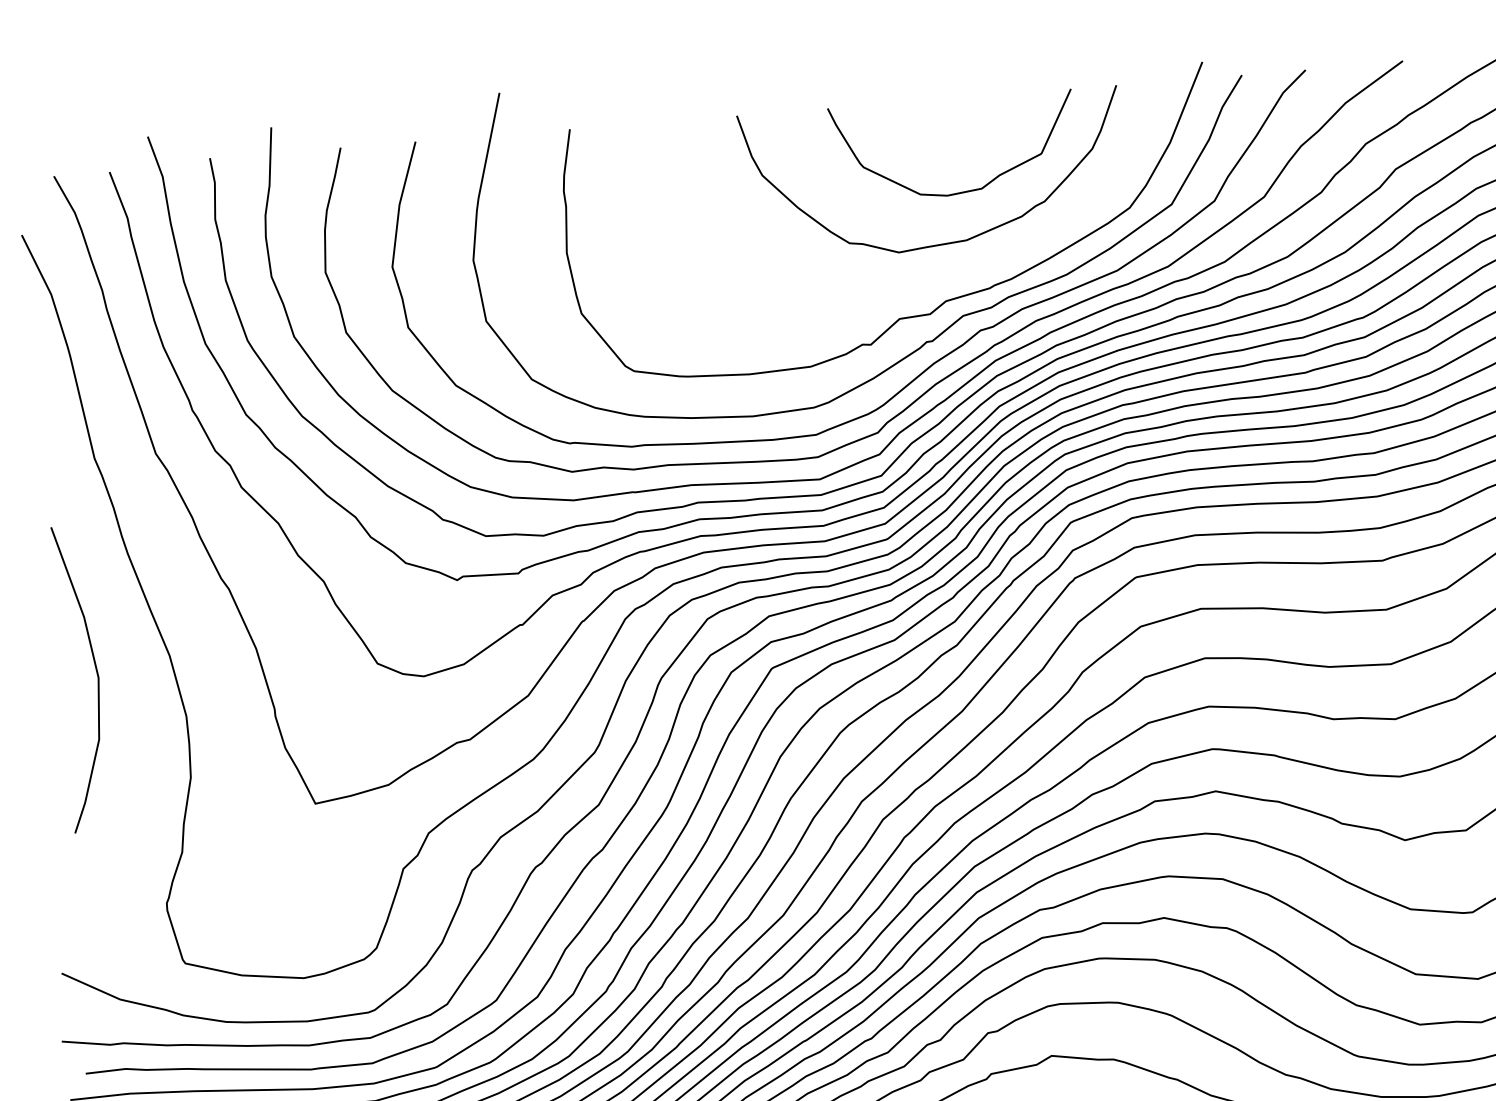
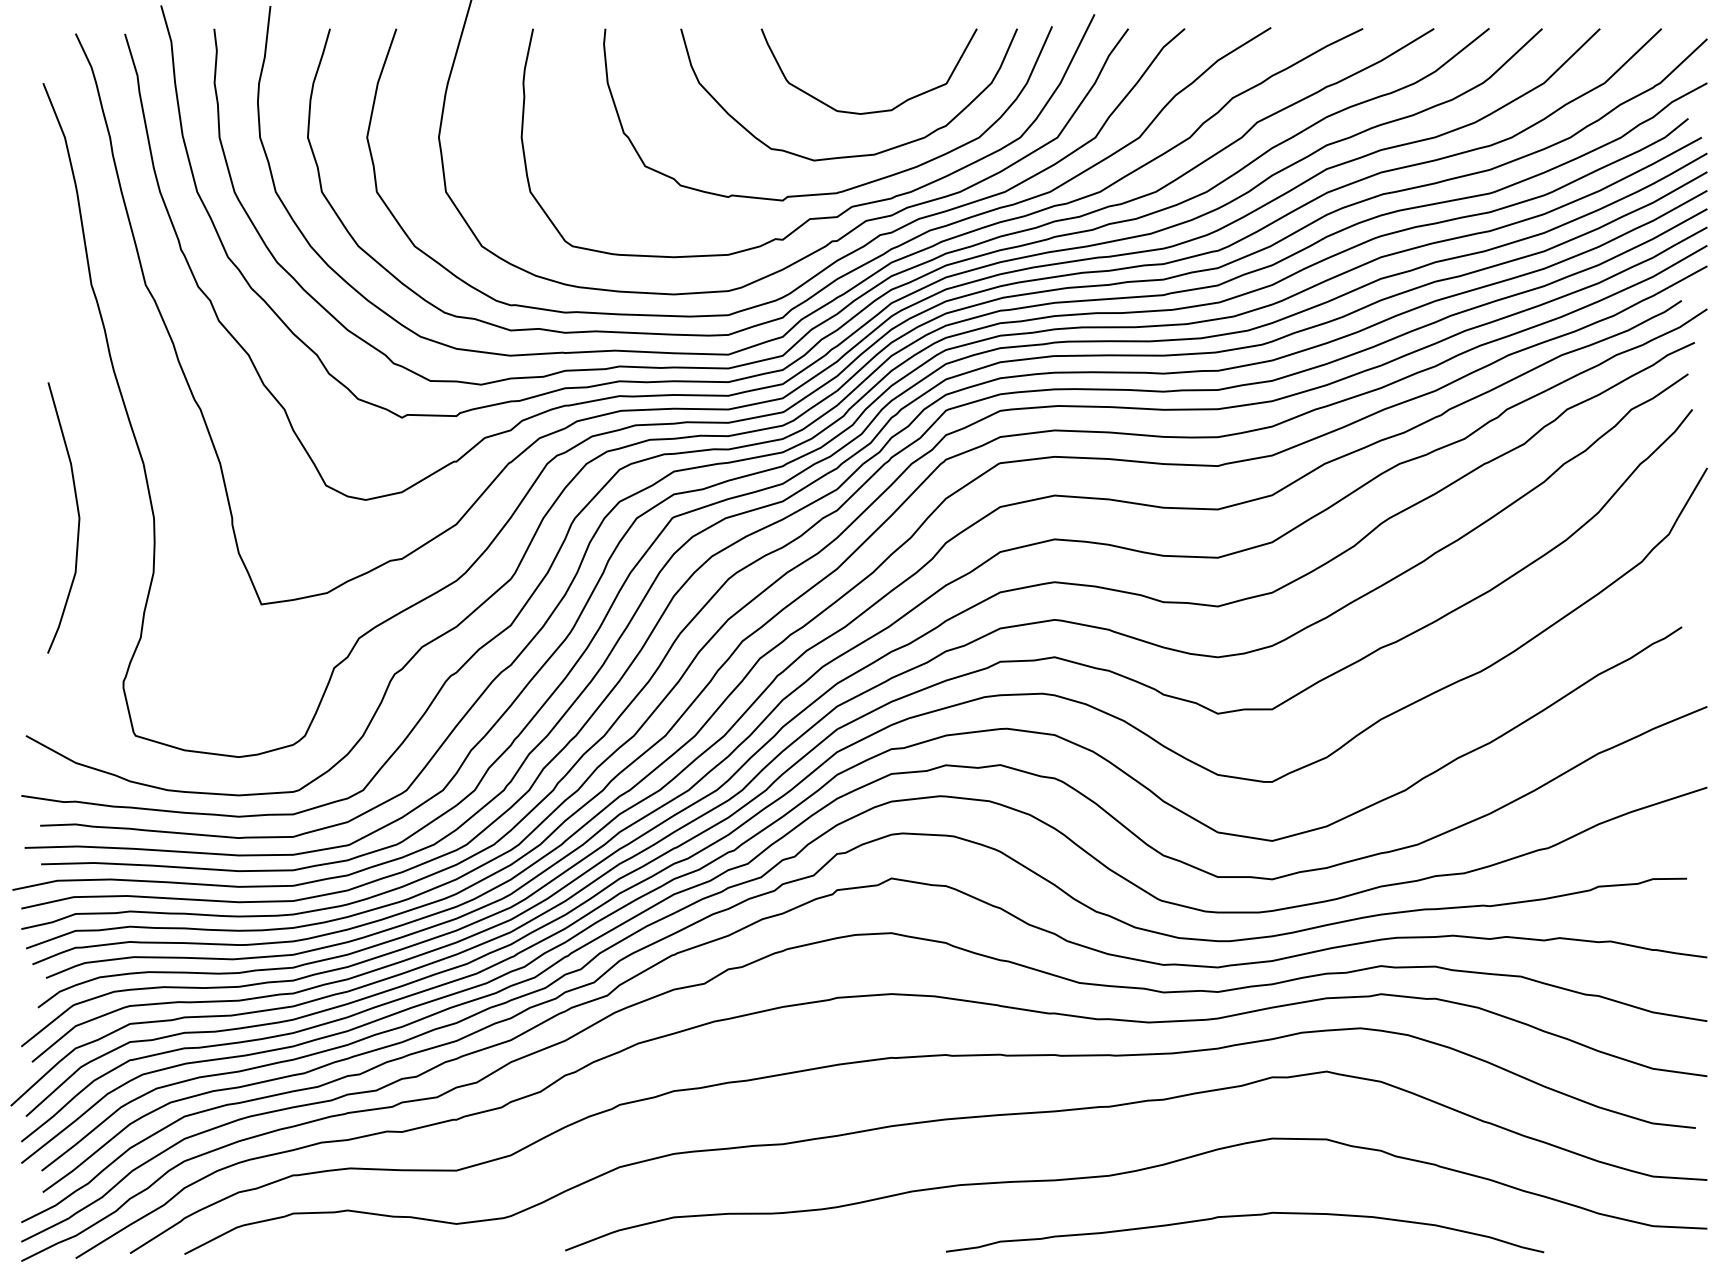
curve: (943, 279) -> (851, 187), added
curve: (95, 672) -> (77, 513), moved

